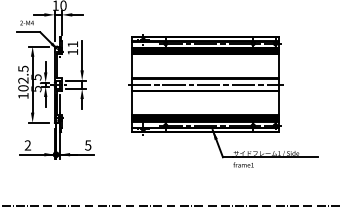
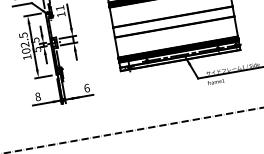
line: (205, 84) -> (173, 21), removed
text: (27, 145) -> (37, 96), 2 -> 8
text: (88, 145) -> (87, 88), 5 -> 6

